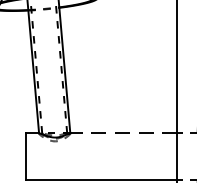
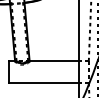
line: (123, 133) -> (54, 61), dashed -> solid

